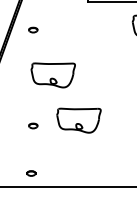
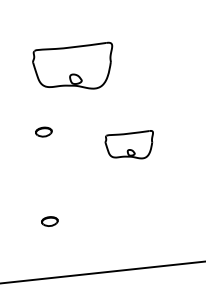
part: (78, 120) -> (129, 146), size x0.6
part: (33, 125) -> (44, 131), moved
part: (31, 173) -> (50, 221), moved

